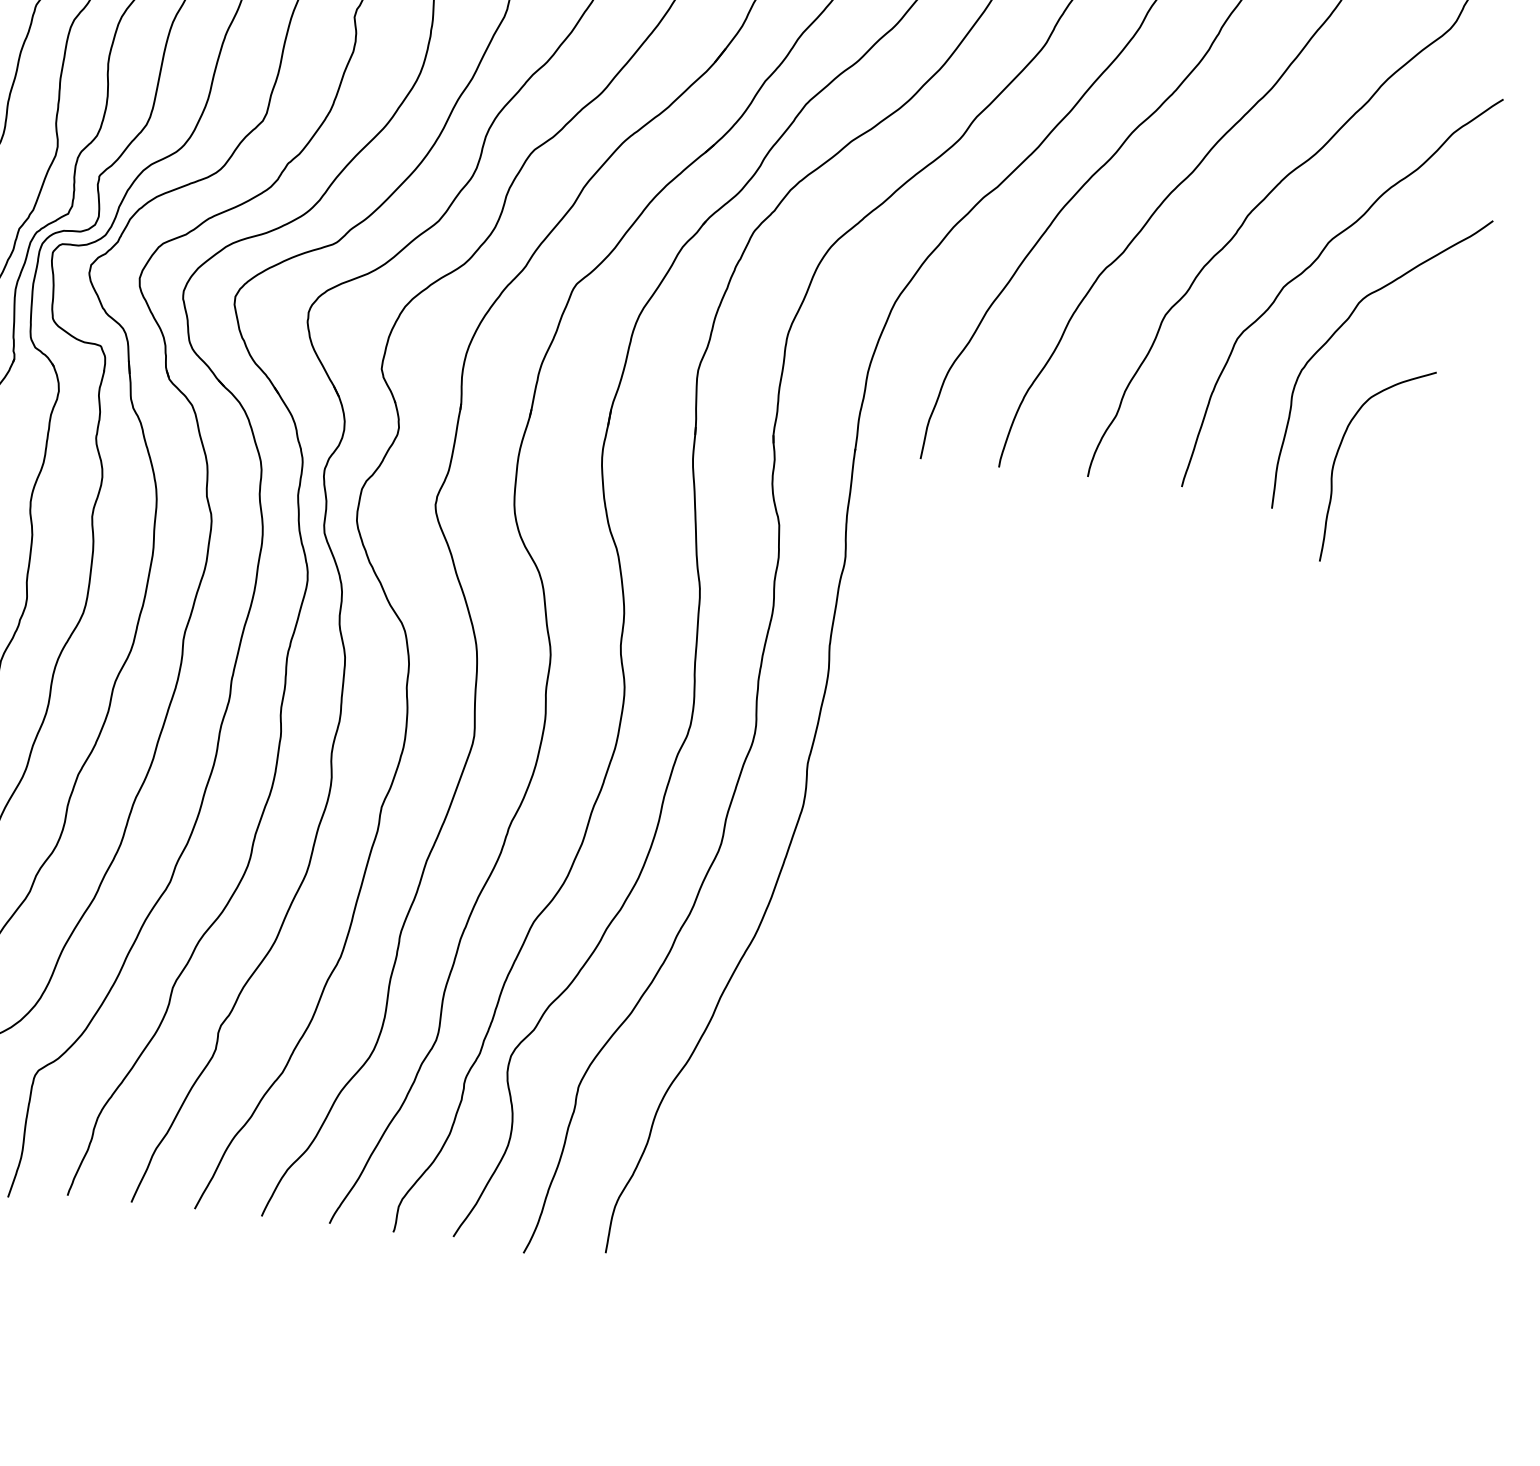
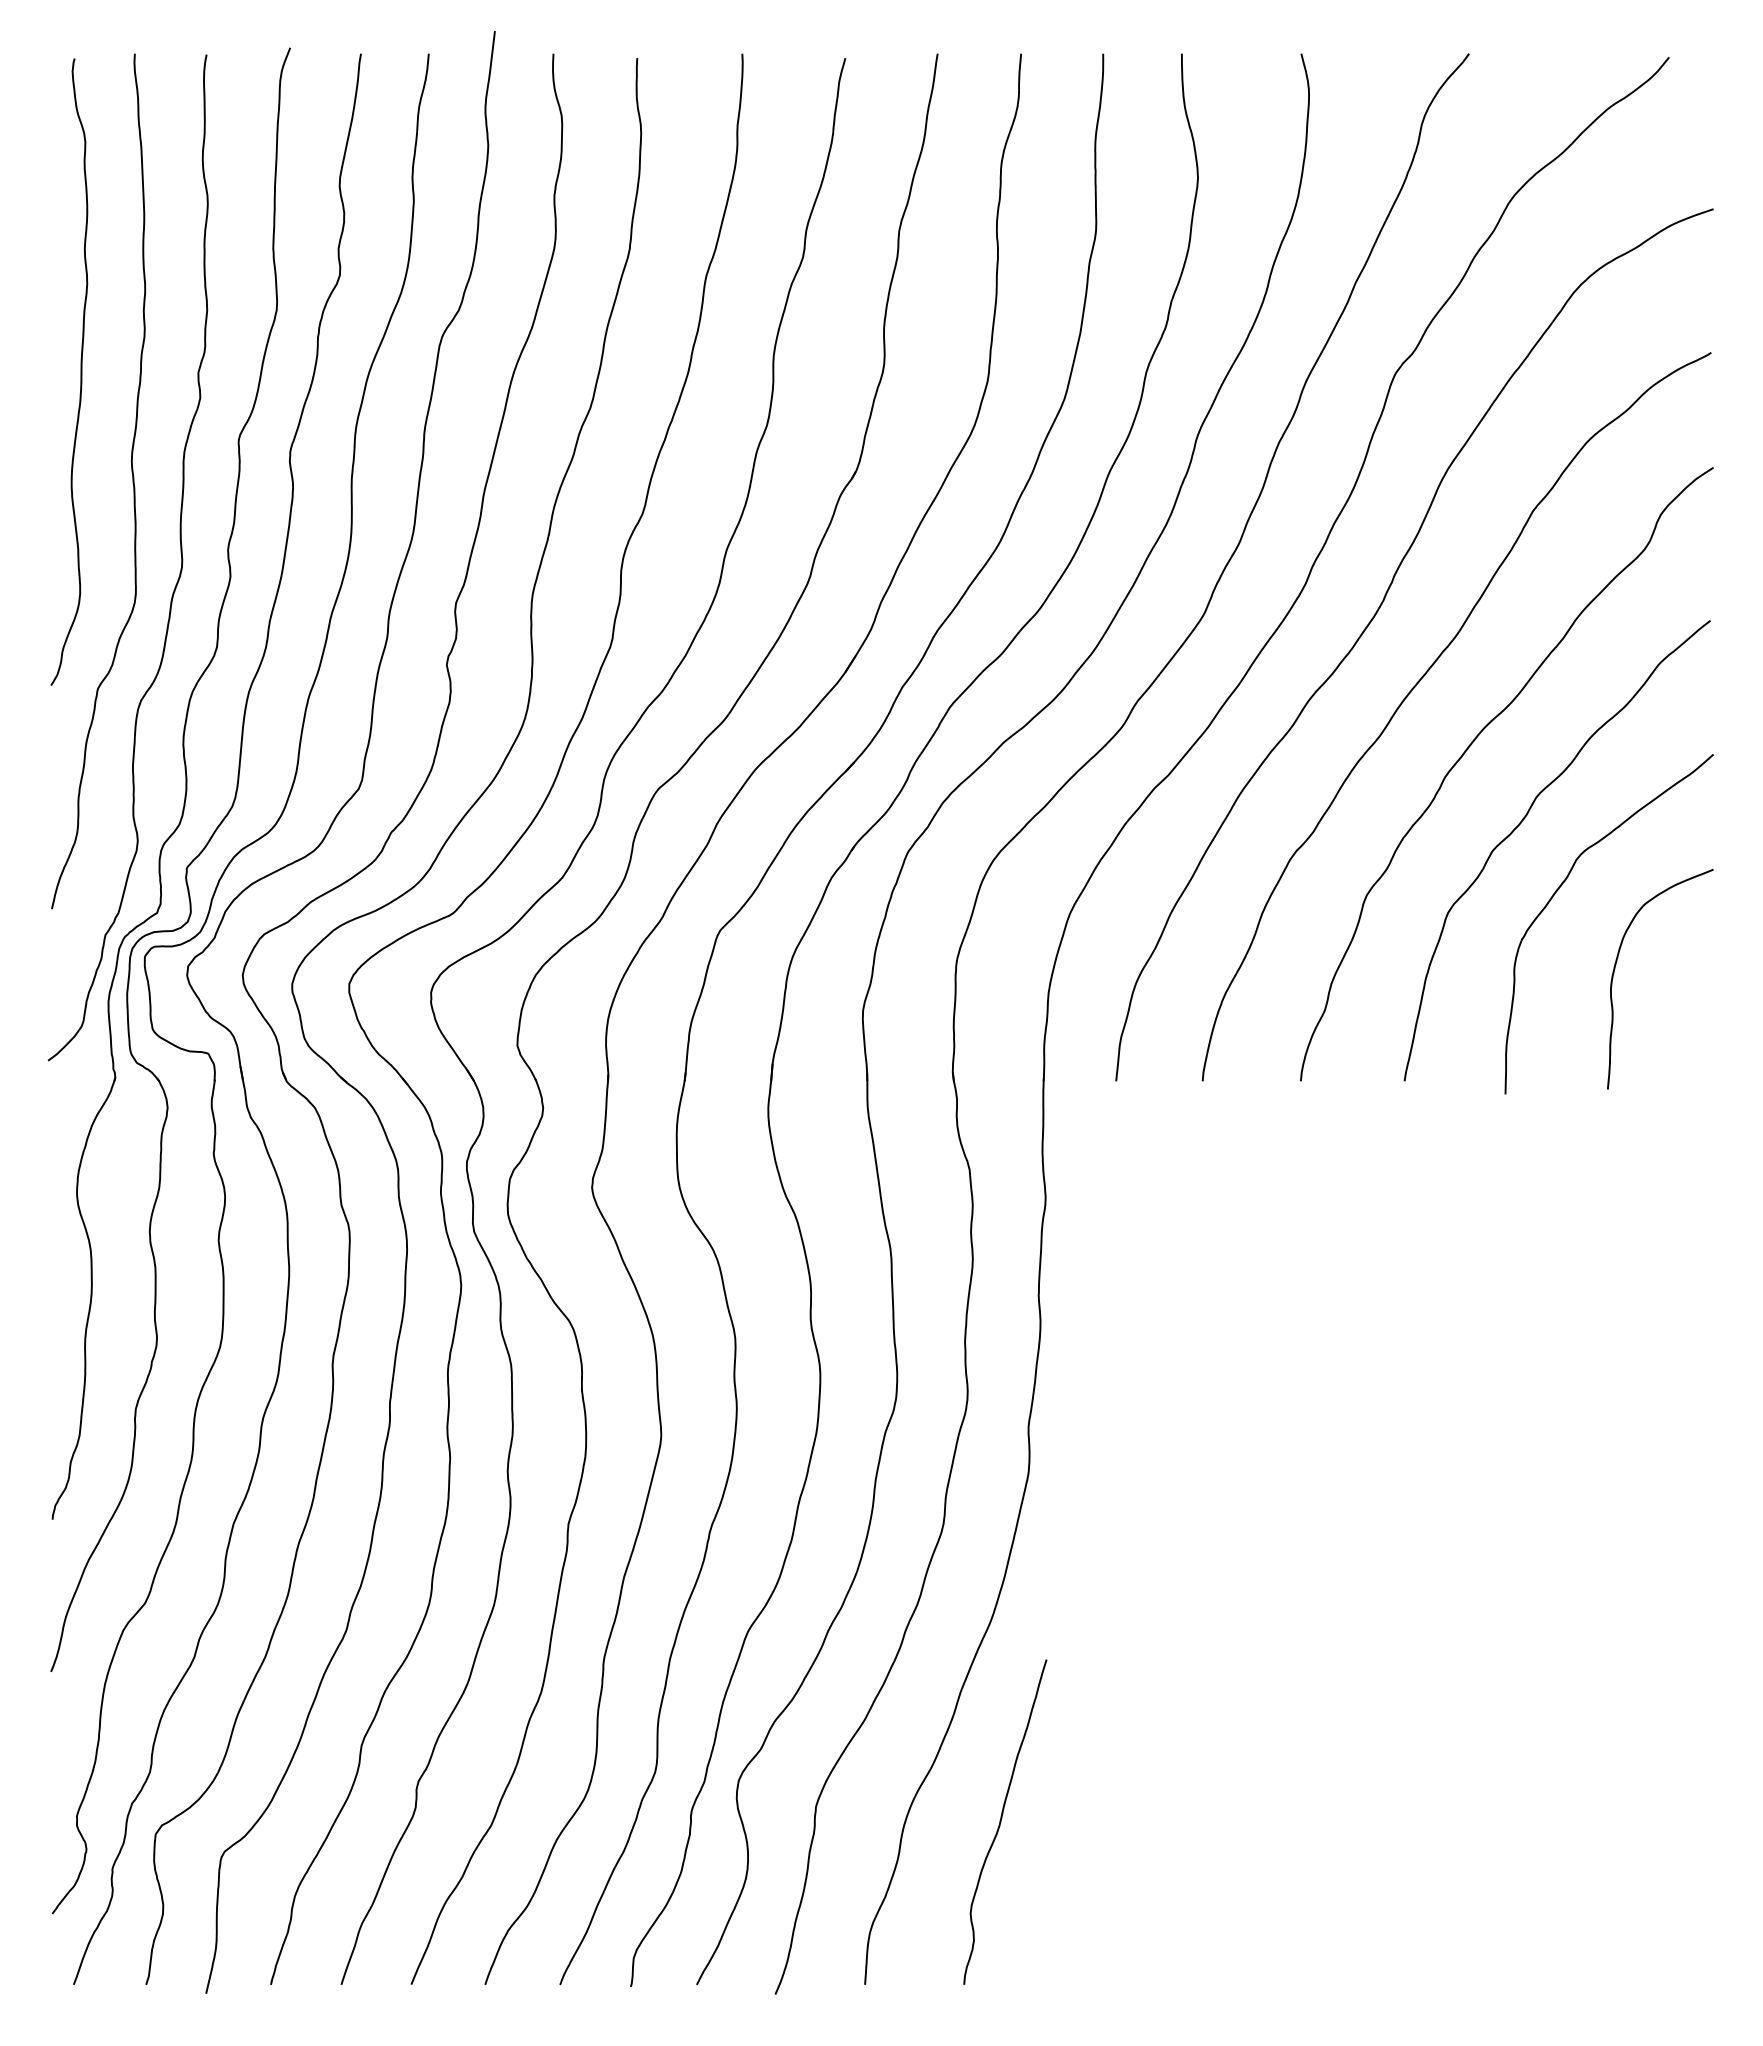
curve: (1338, 453) -> (1615, 969), moved
curve: (745, 1118) -> (1001, 1821), added

